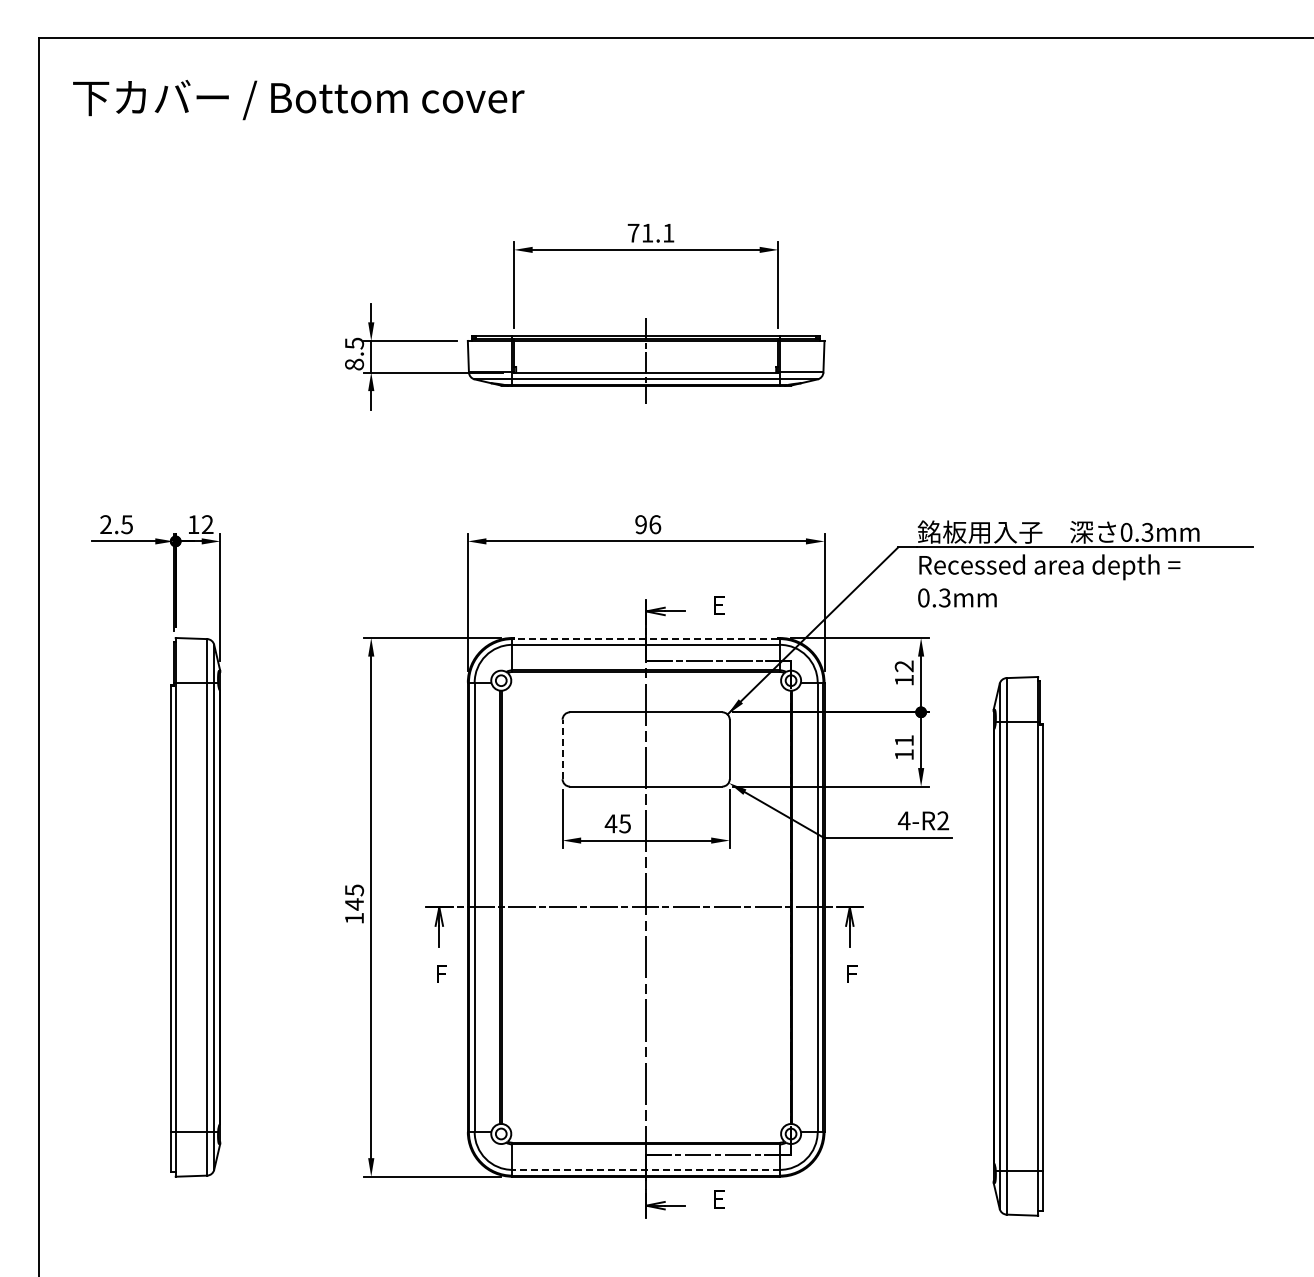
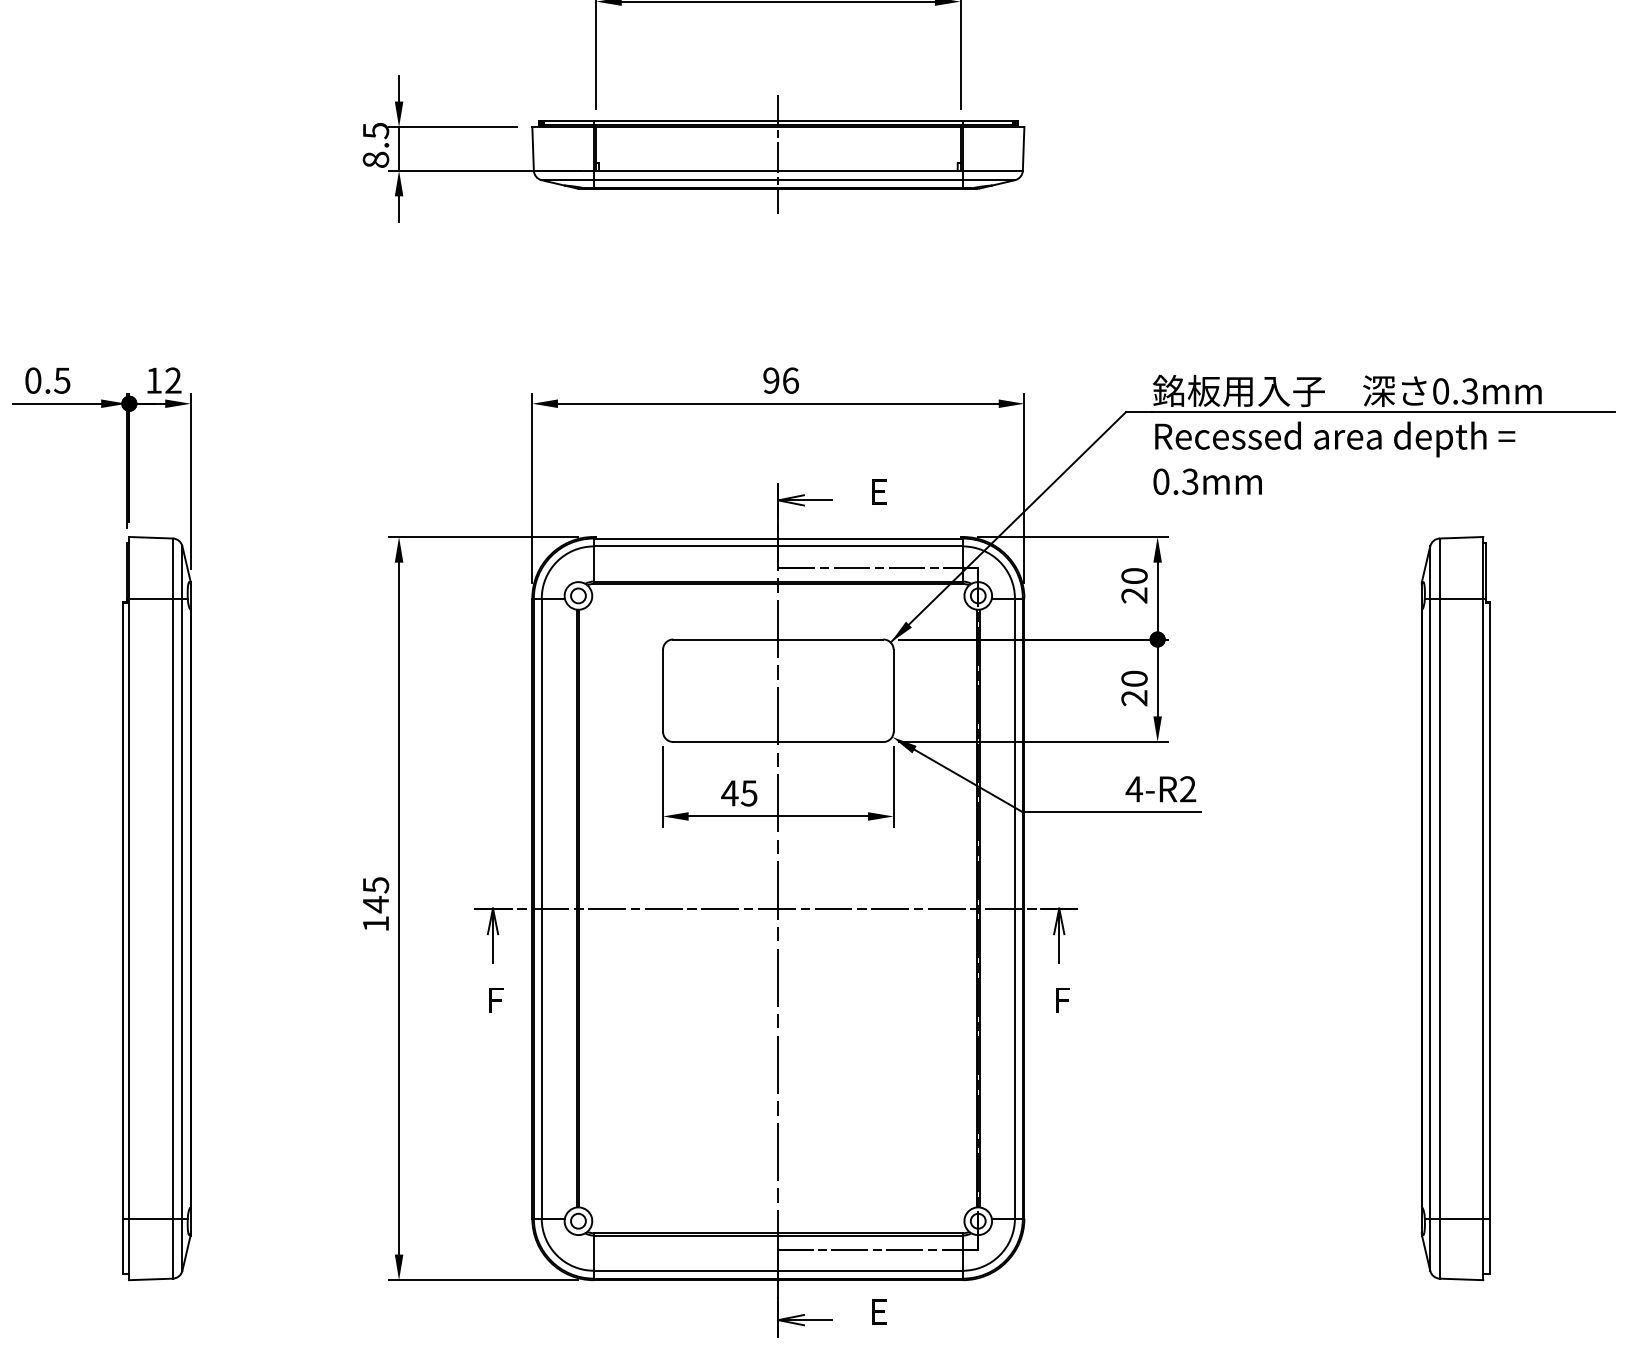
text: (105, 524) -> (32, 380), 2.5 -> 0.5
line: (645, 639) -> (777, 539), dashed -> solid
text: (903, 673) -> (1133, 585), 12 -> 20
text: (903, 747) -> (1133, 688), 11 -> 20
line: (562, 749) -> (662, 690), dashed -> solid
part: (1017, 946) -> (1454, 908), moved
line: (646, 1169) -> (778, 1270), dashed -> solid

